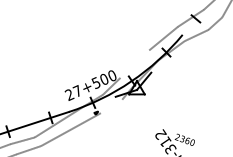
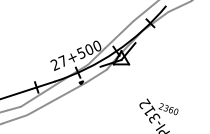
line: (134, 63) -> (118, 34), added
line: (111, 106) -> (96, 76), added

